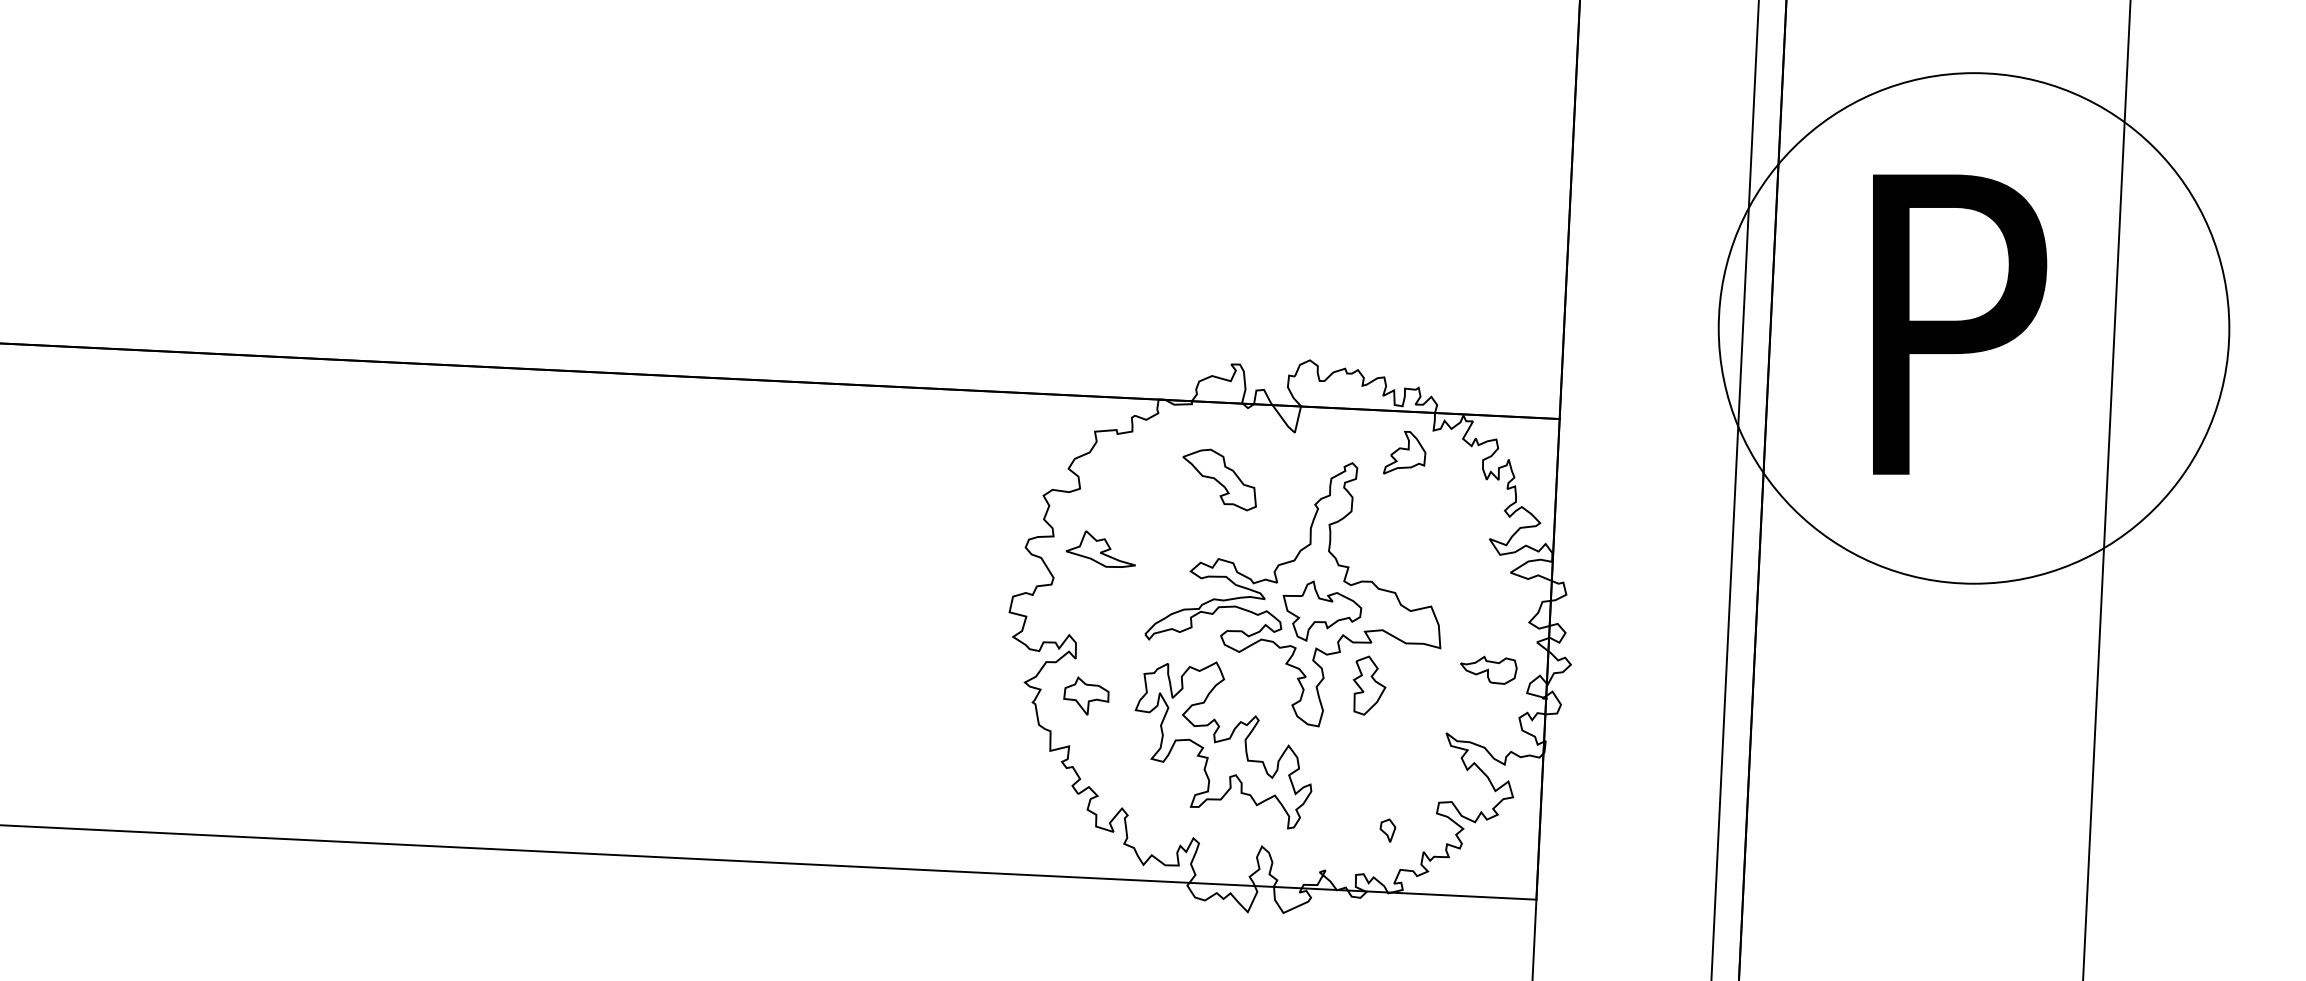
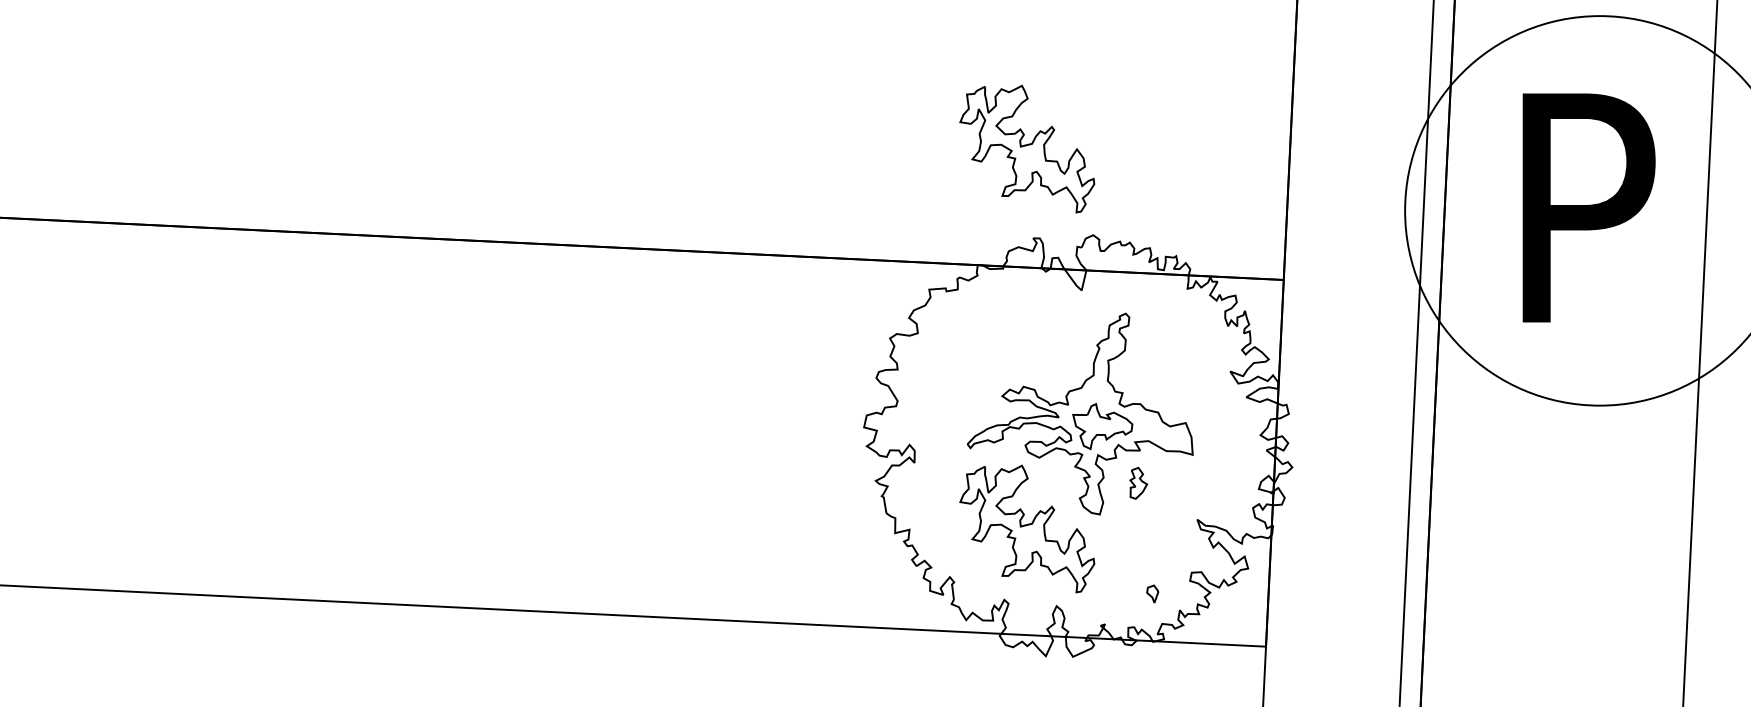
part: (1223, 247) -> (1027, 149), added
part: (1404, 452) -> (1165, 305), removed
part: (1219, 479) -> (1024, 326), removed
part: (1100, 548) -> (933, 378), removed
part: (1488, 669) -> (1229, 471), removed
part: (1369, 685) -> (1138, 483), size x0.7
part: (1086, 695) -> (922, 490), removed

